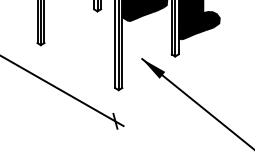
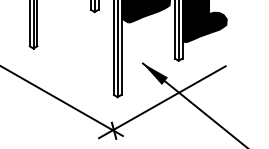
line: (159, 94) -> (161, 101), added

